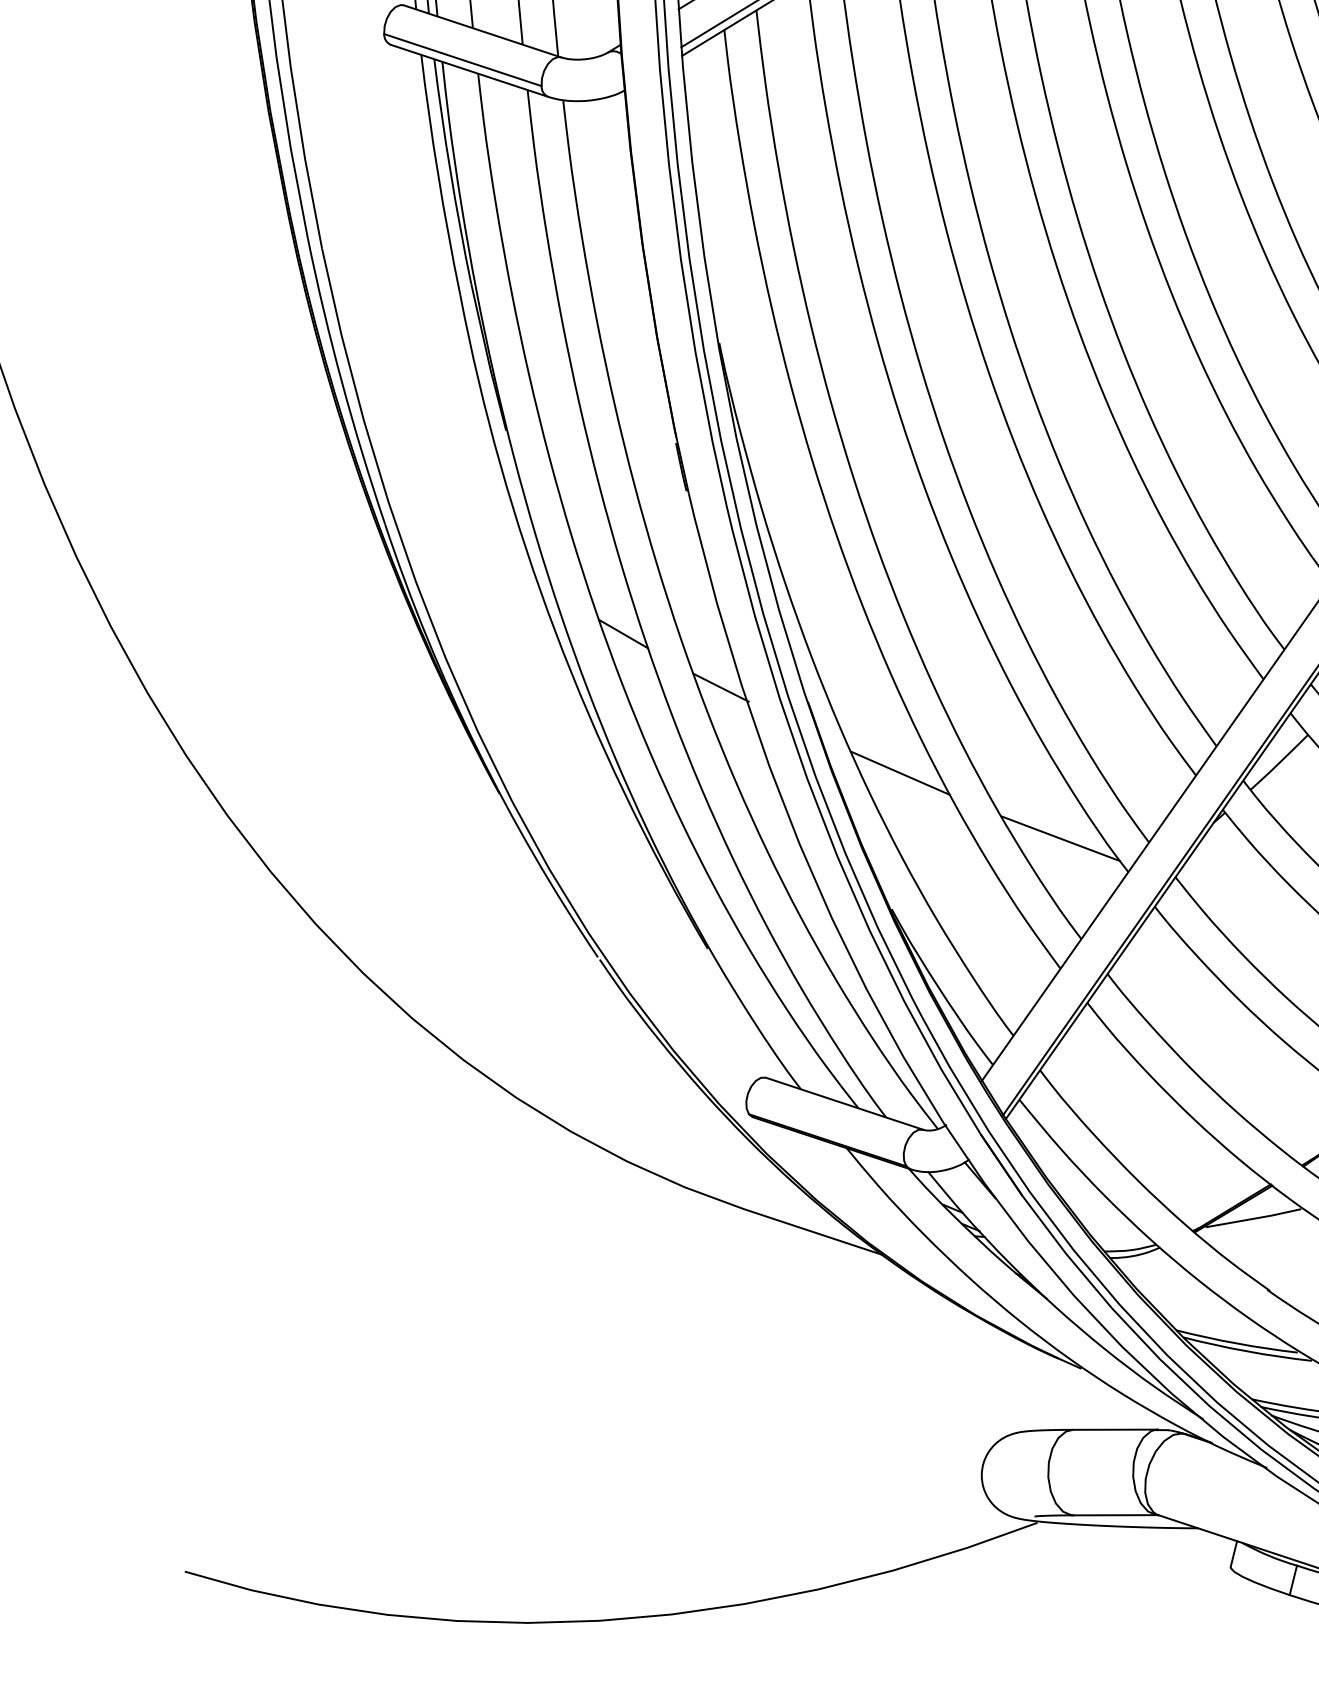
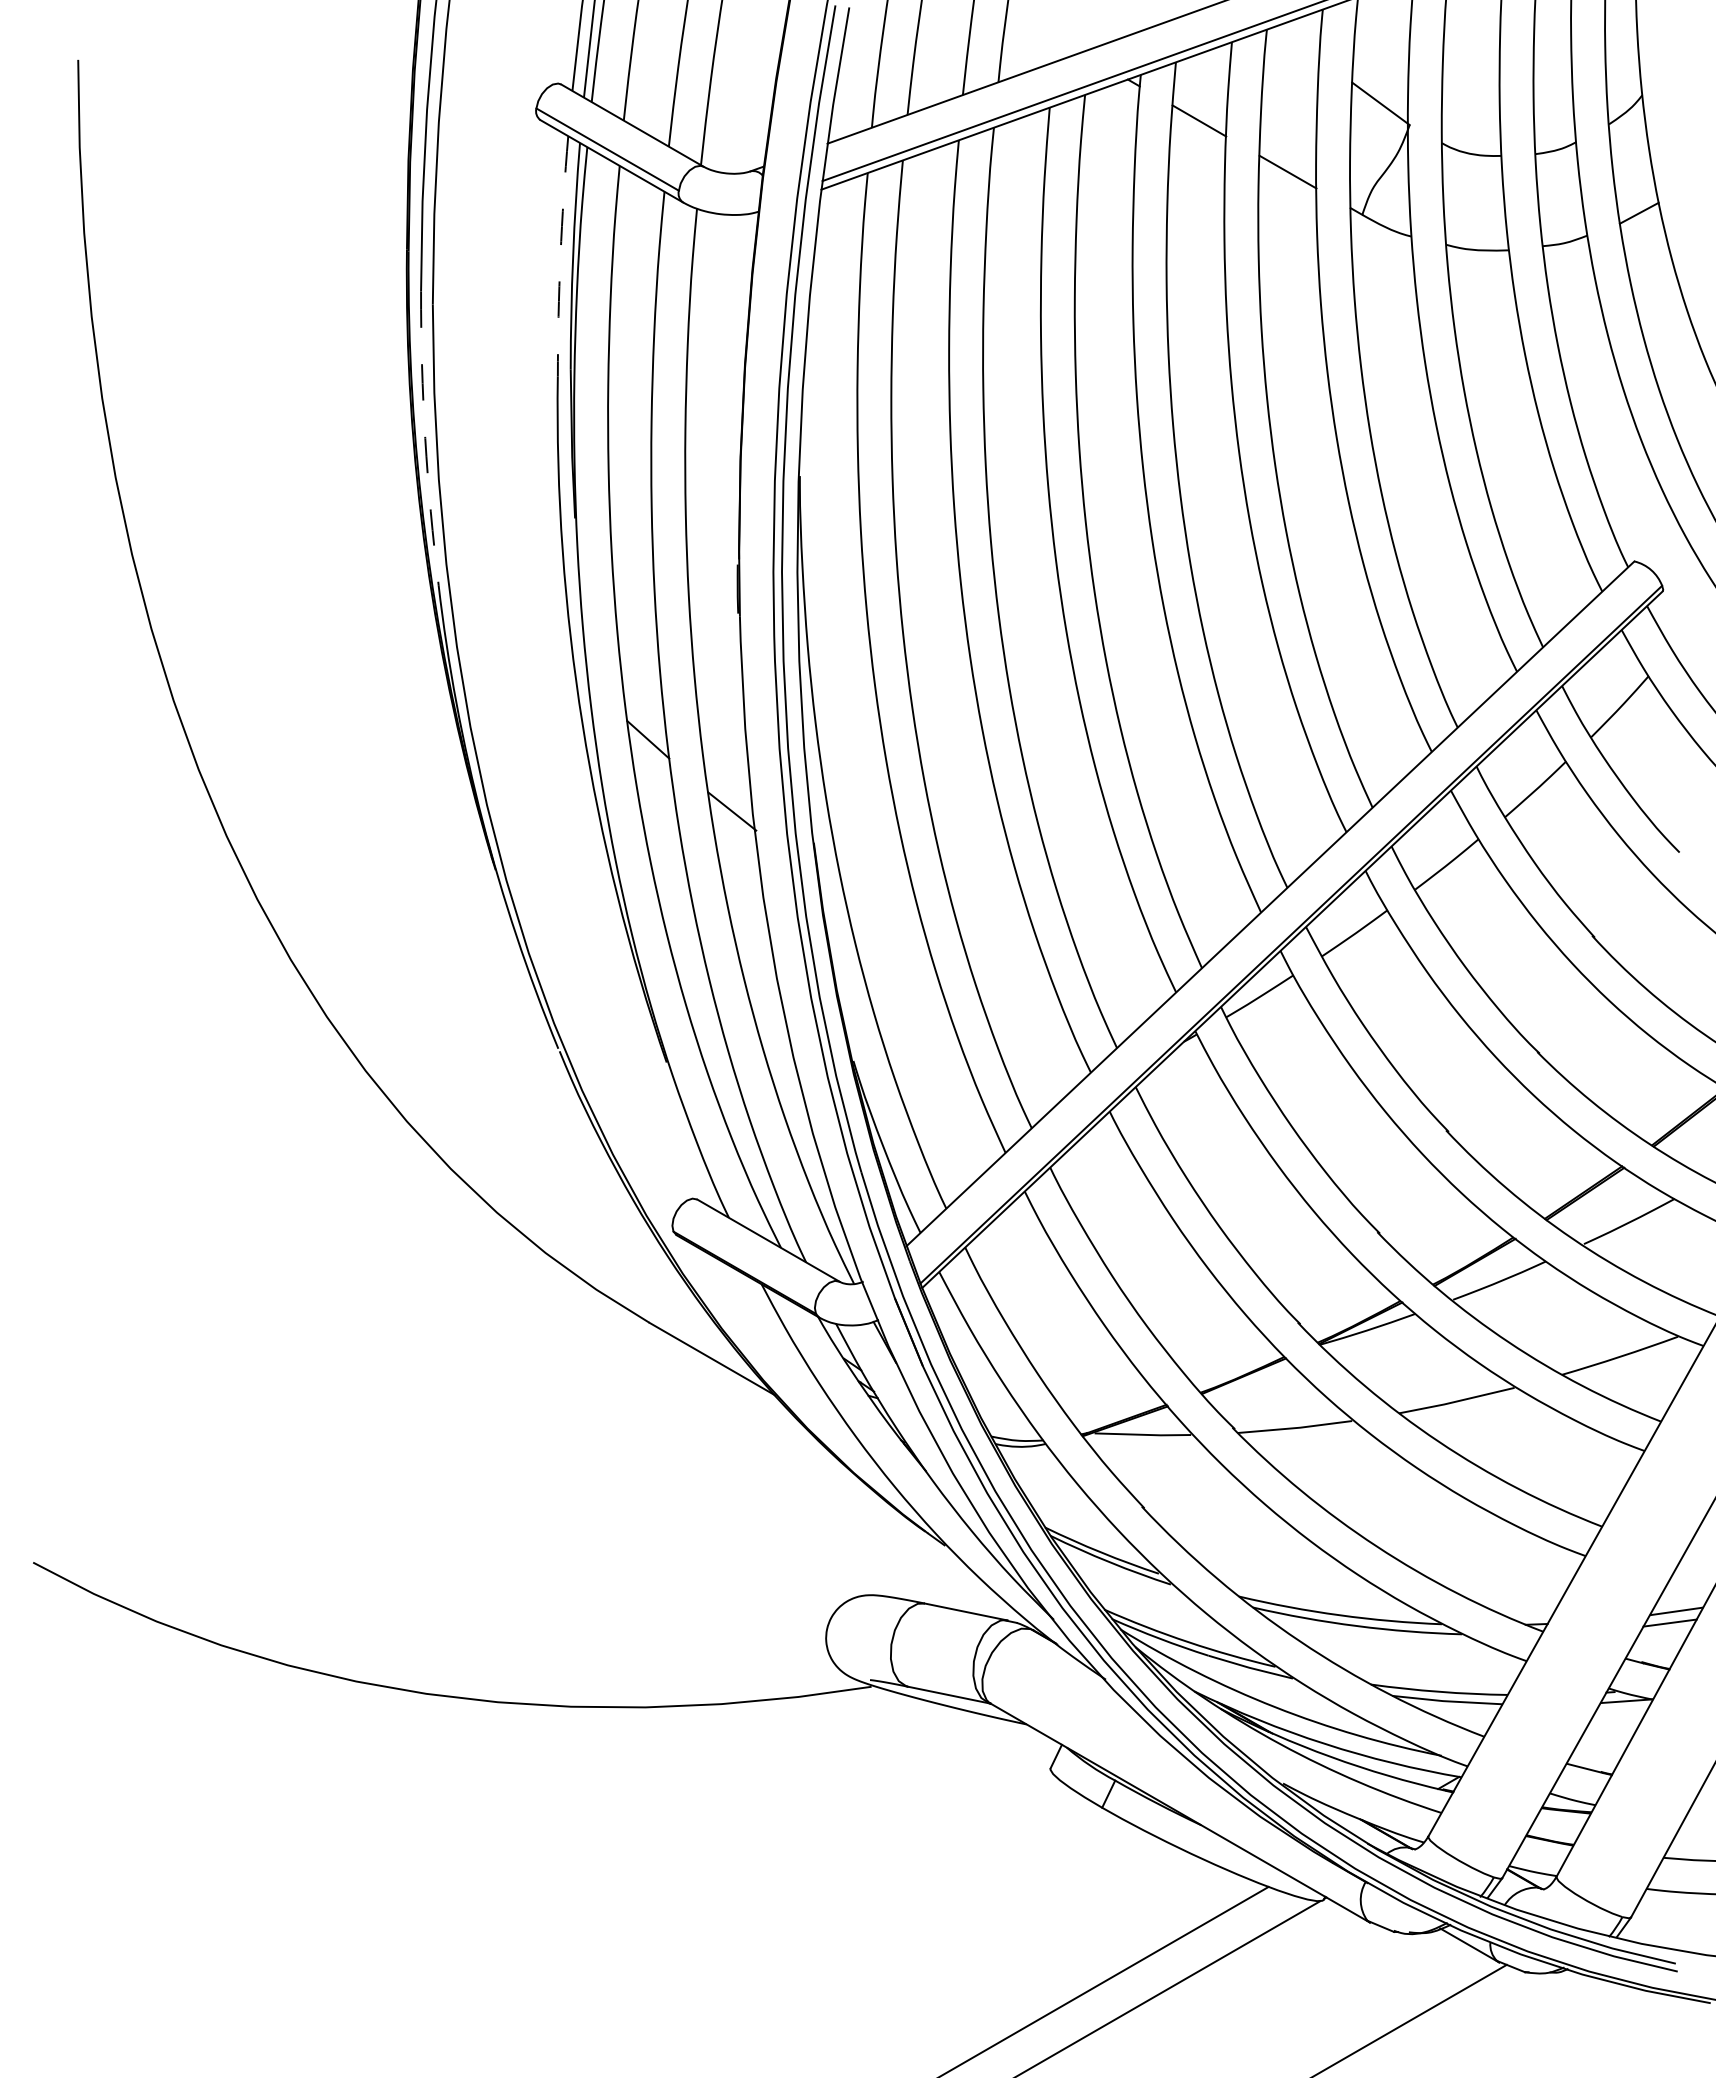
arc: (438, 175) -> (560, 256), solid -> dashed
arc: (342, 382) -> (425, 438), solid -> dashed
line: (900, 772) -> (889, 930), removed
line: (1060, 838) -> (1031, 1026), removed

